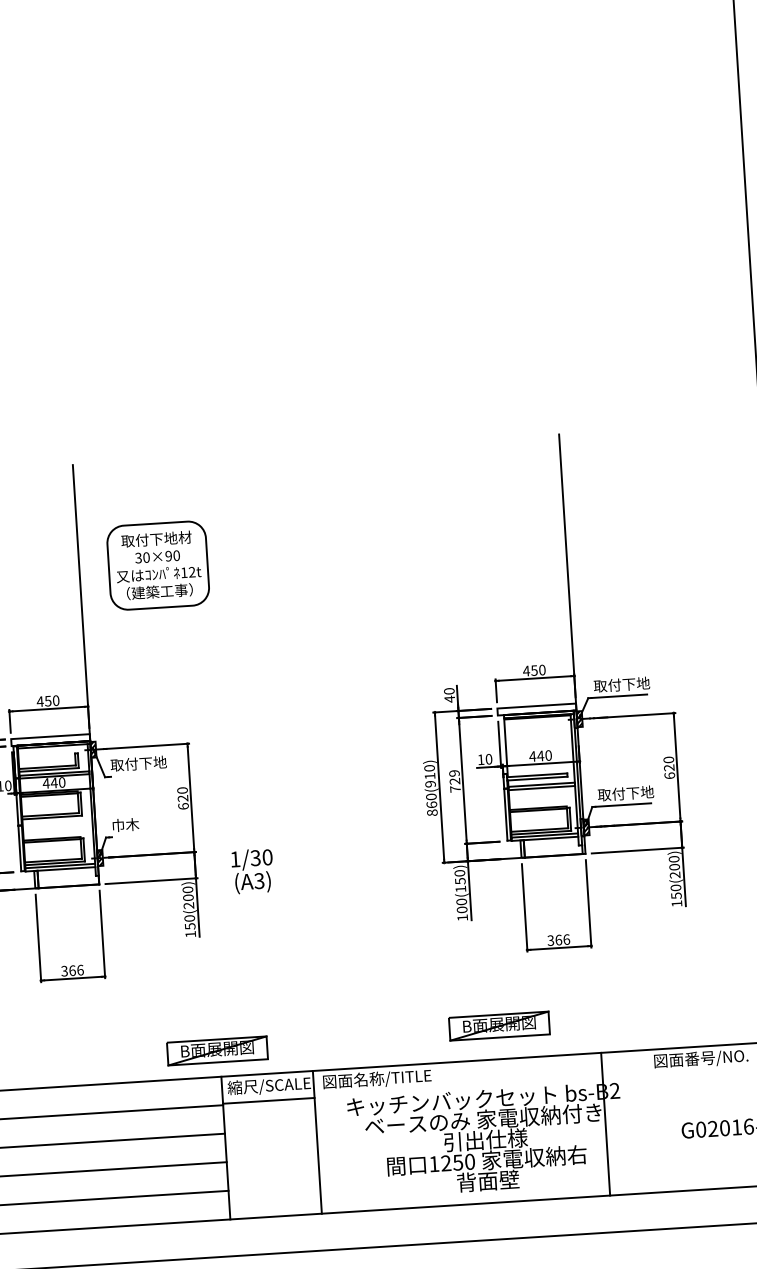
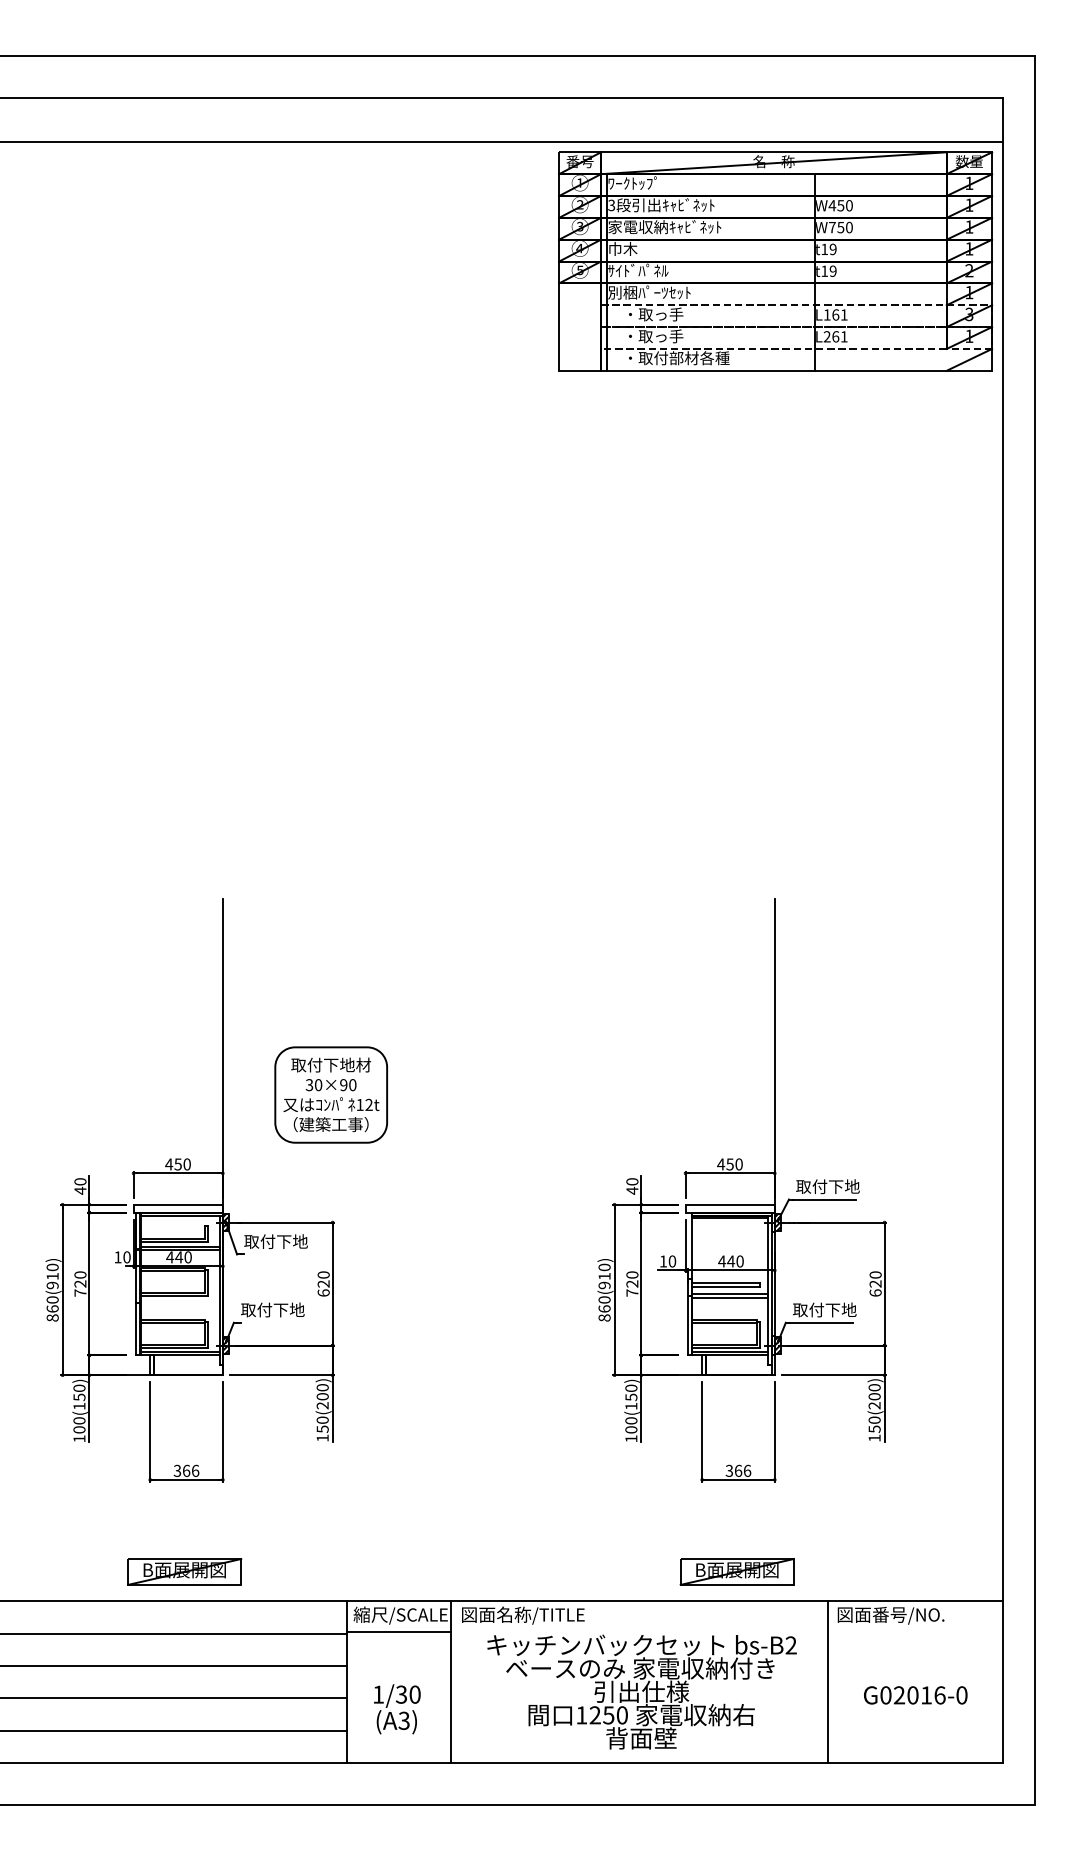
part: (157, 565) -> (330, 1094), moved
text: (454, 772) -> (632, 1274), 729 -> 720
text: (139, 823) -> (272, 1309), 巾木 -> 取付下地
text: (252, 871) -> (397, 1709), moved
part: (498, 1025) -> (736, 1571), moved
part: (217, 1050) -> (184, 1571), moved
line: (605, 1124) -> (828, 1682), moved

